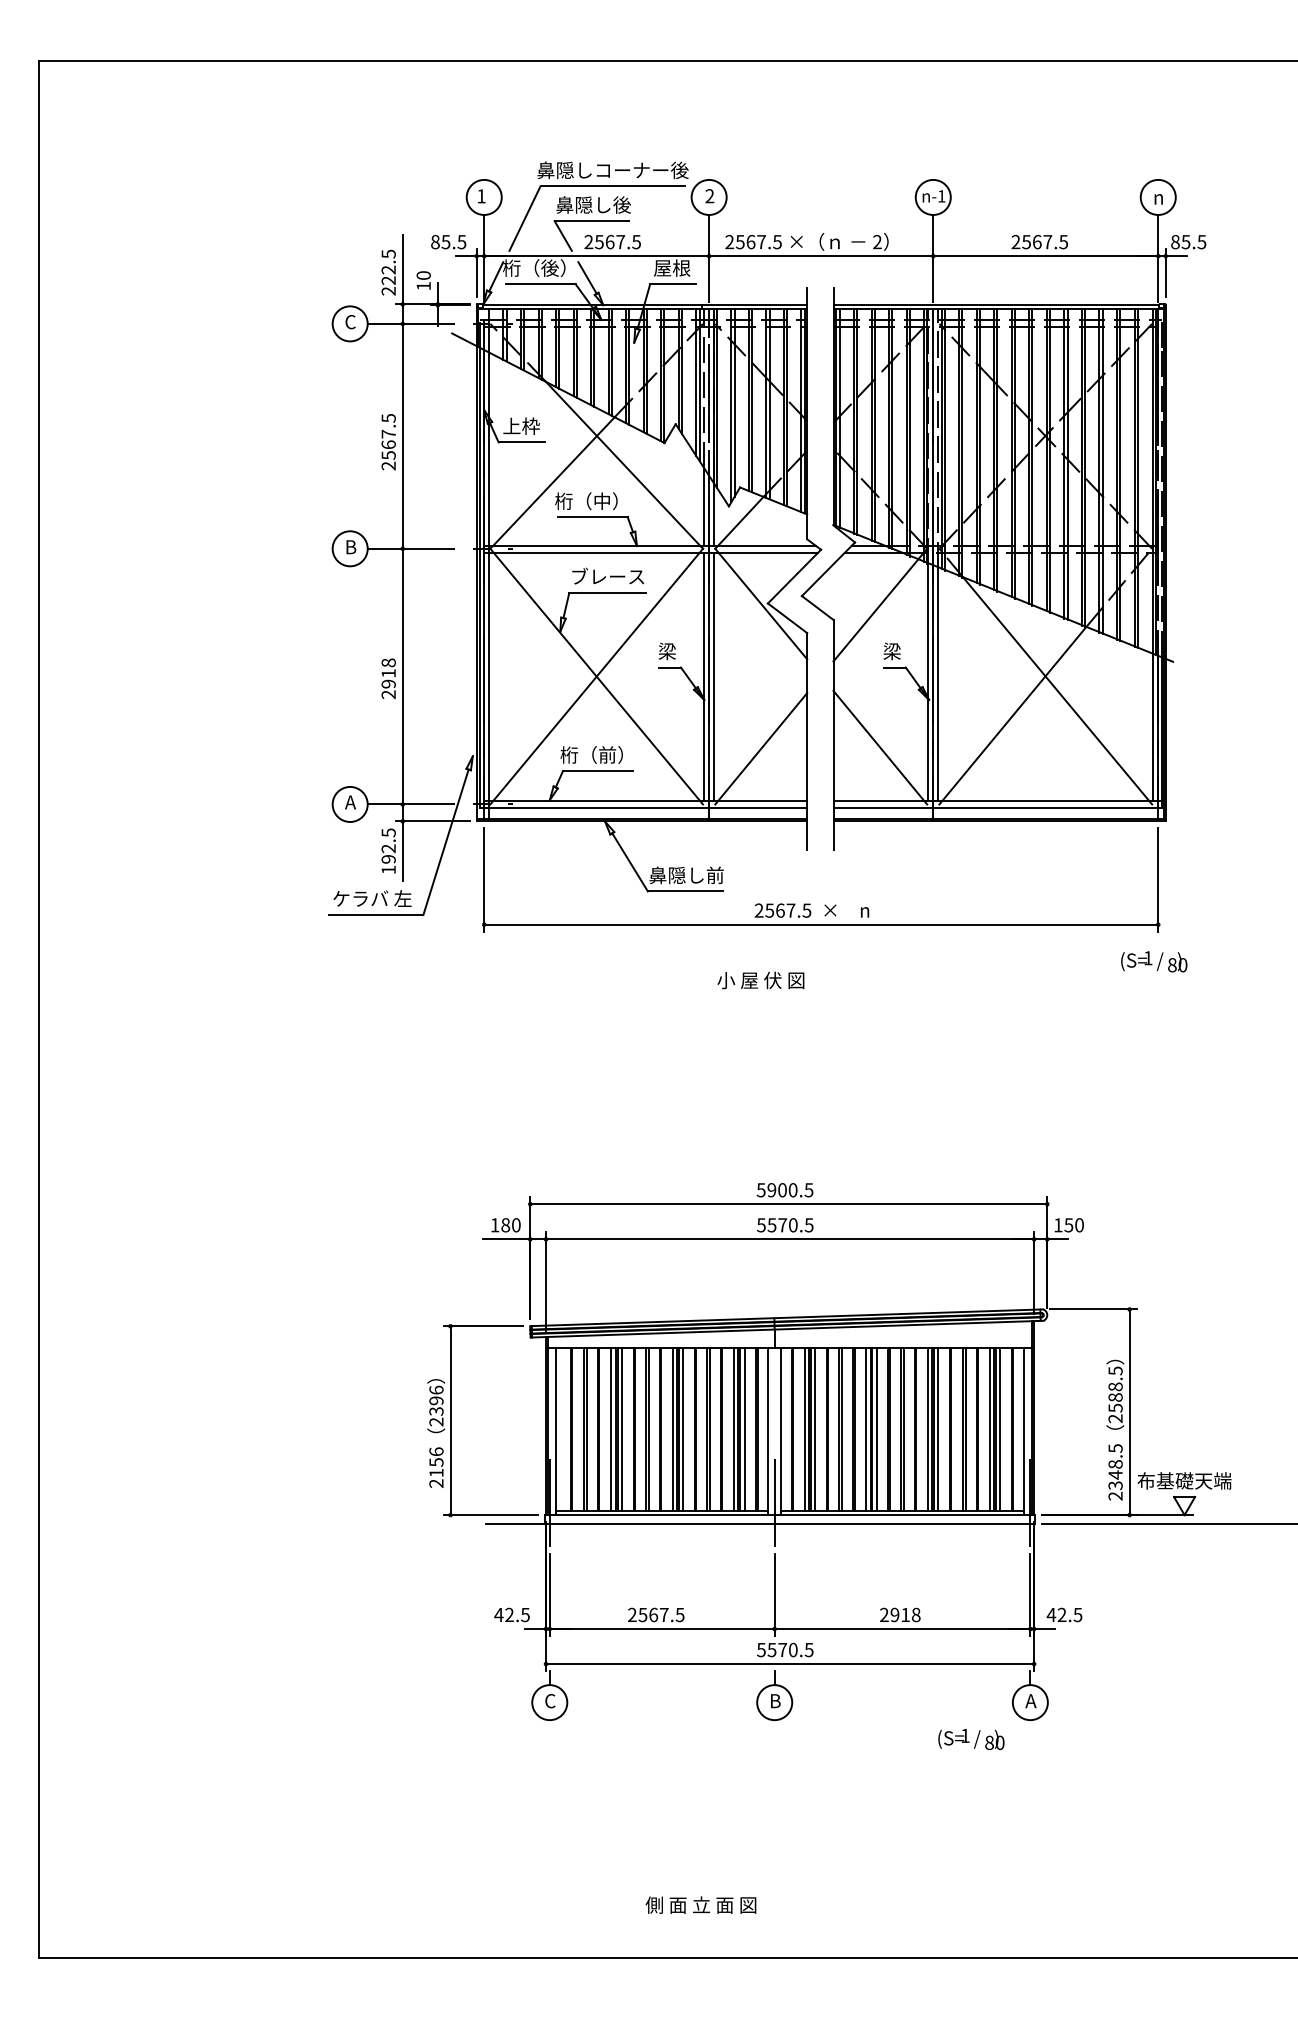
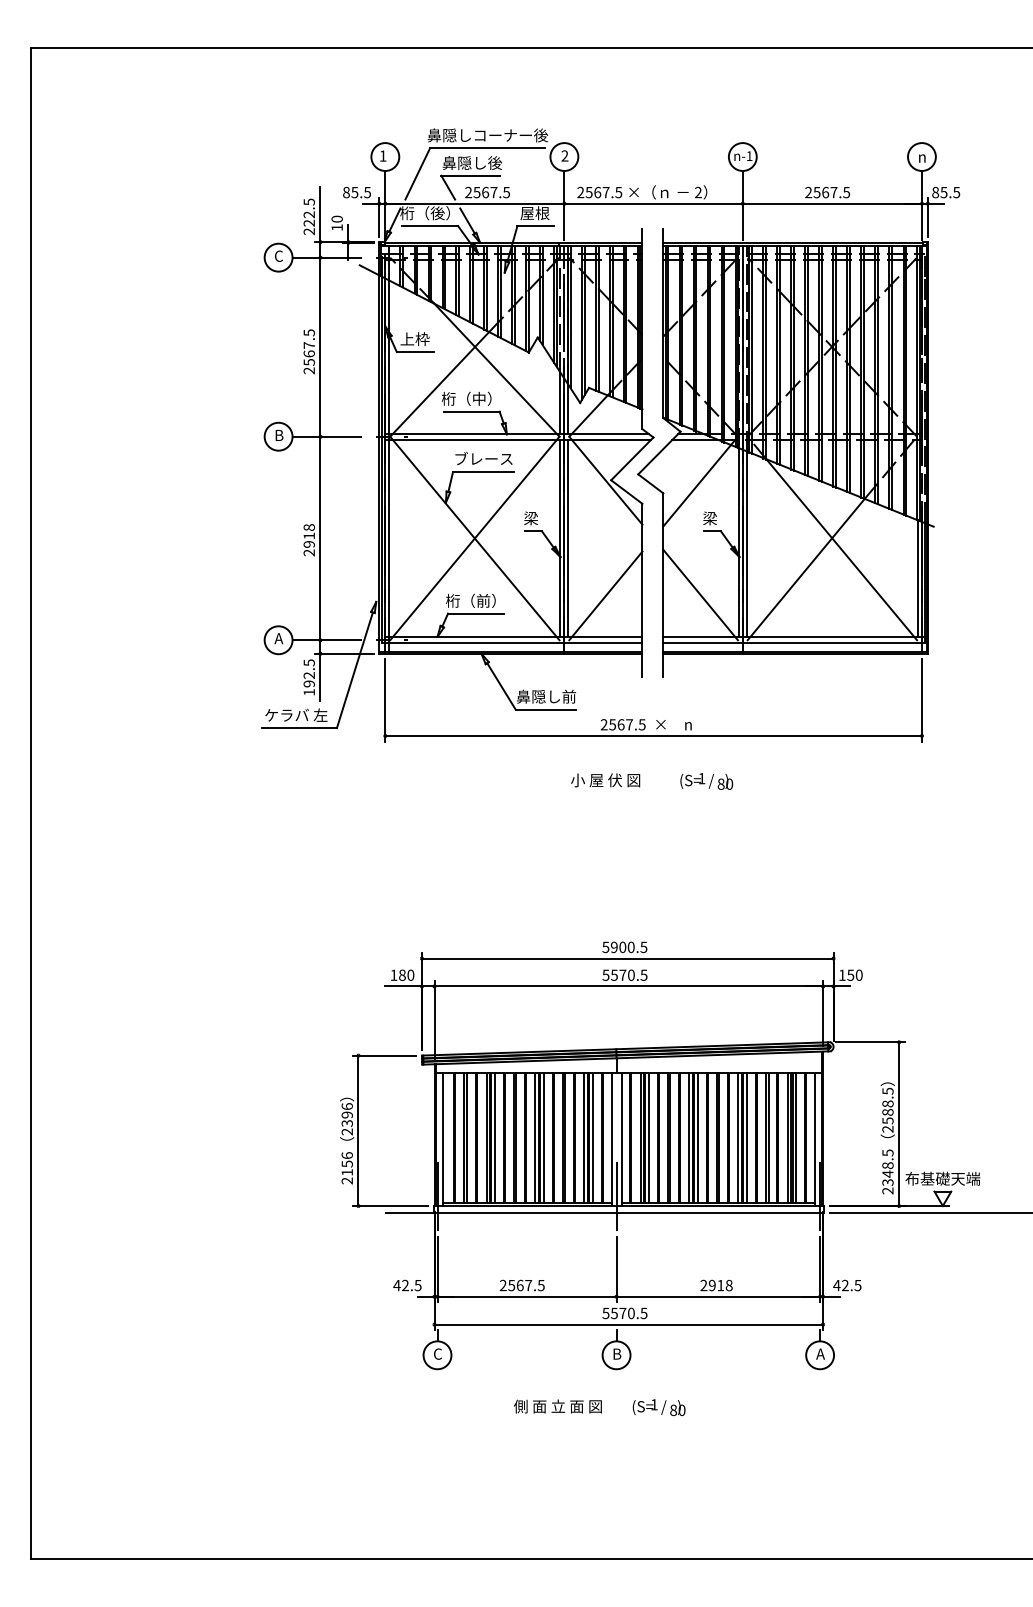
text: (1153, 961) -> (706, 781), moved
text: (970, 1739) -> (658, 1407), moved
text: (700, 1905) -> (557, 1406), moved

